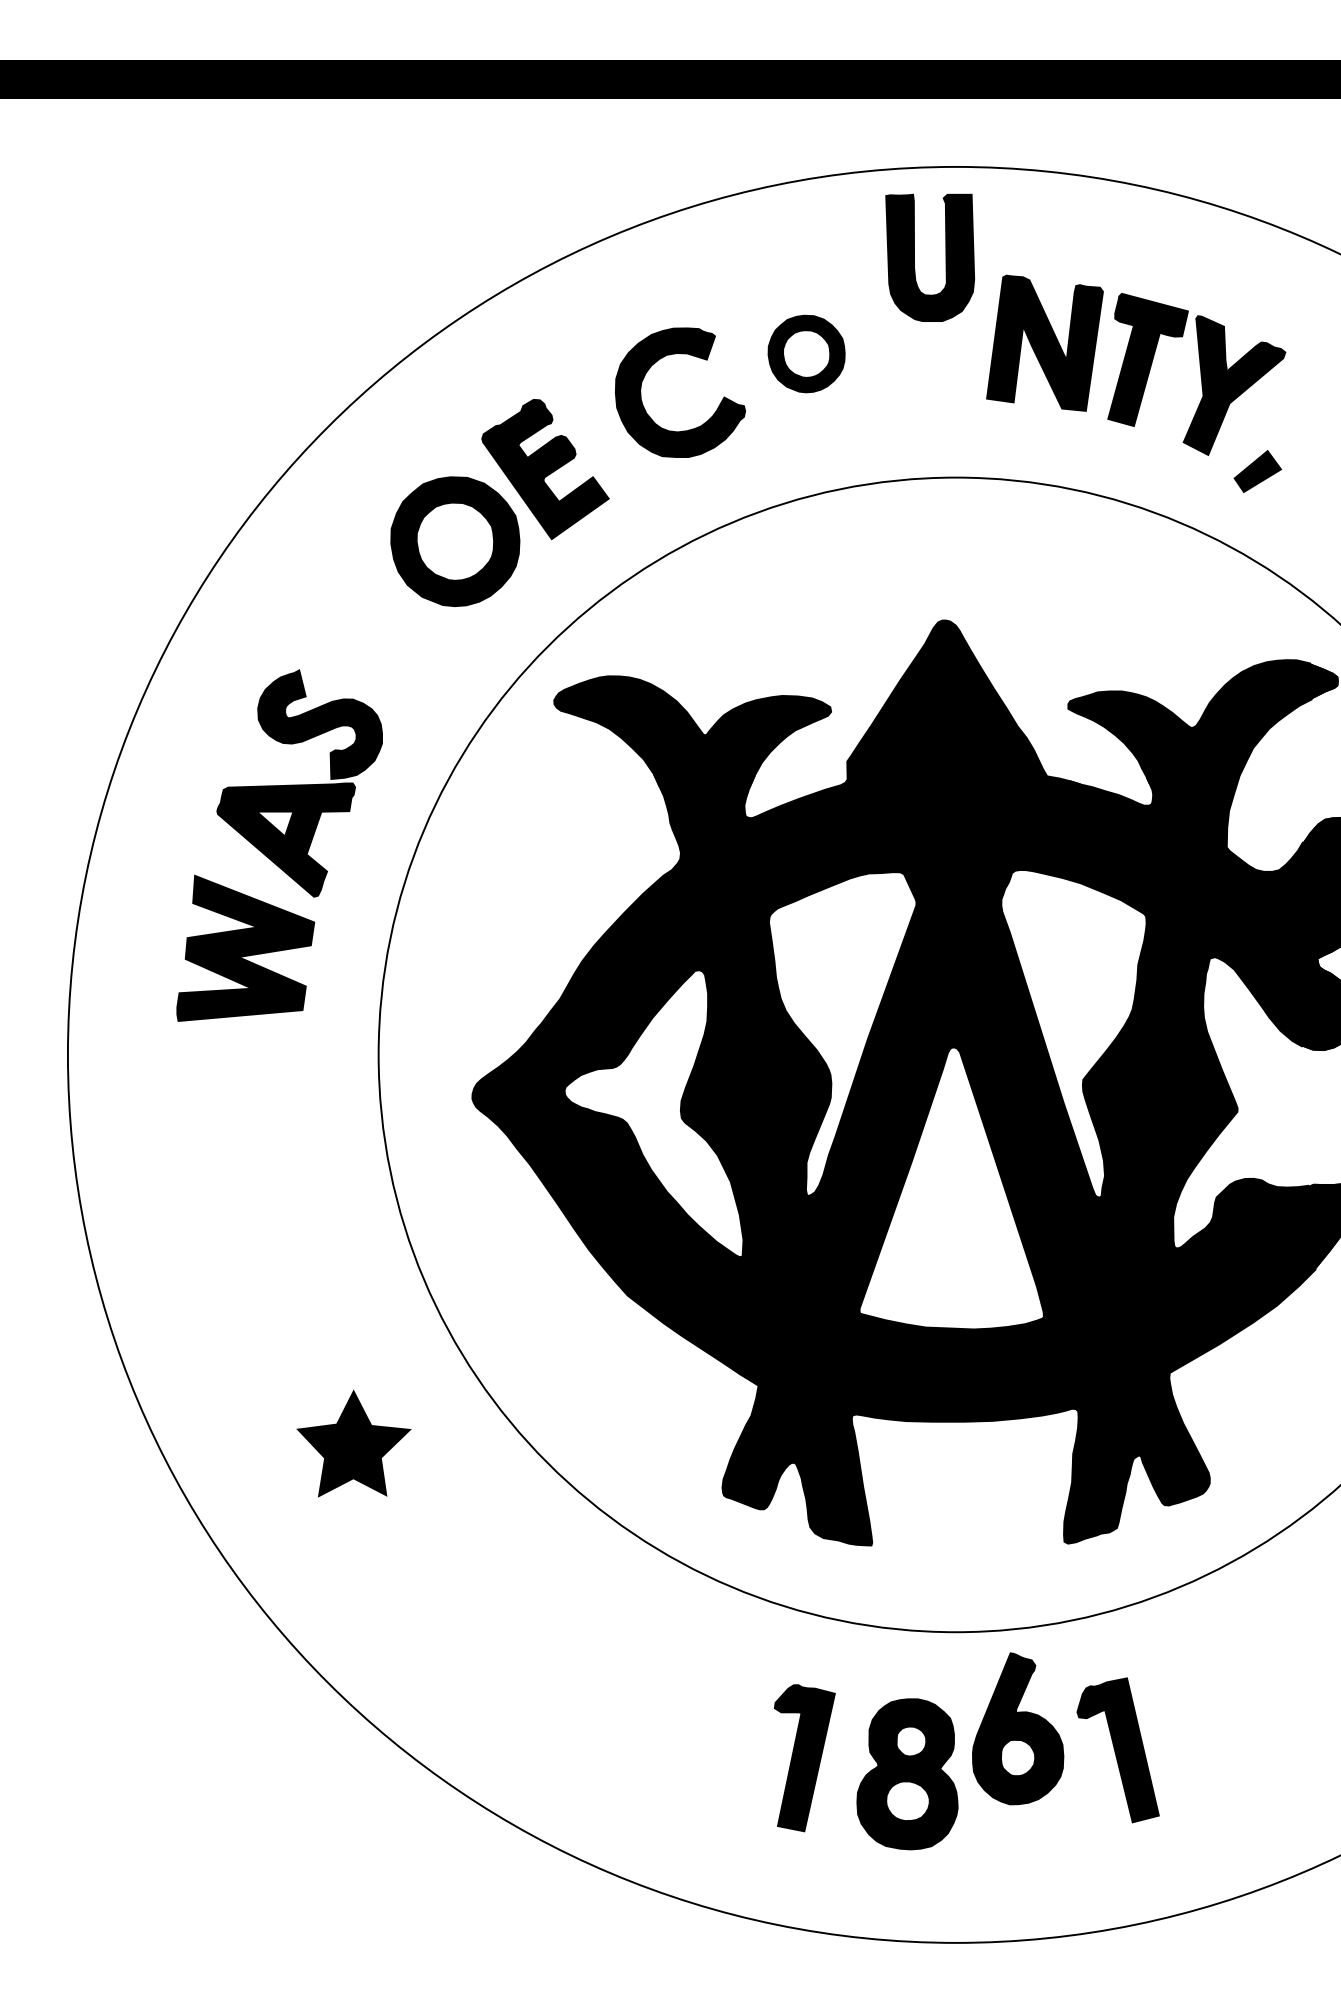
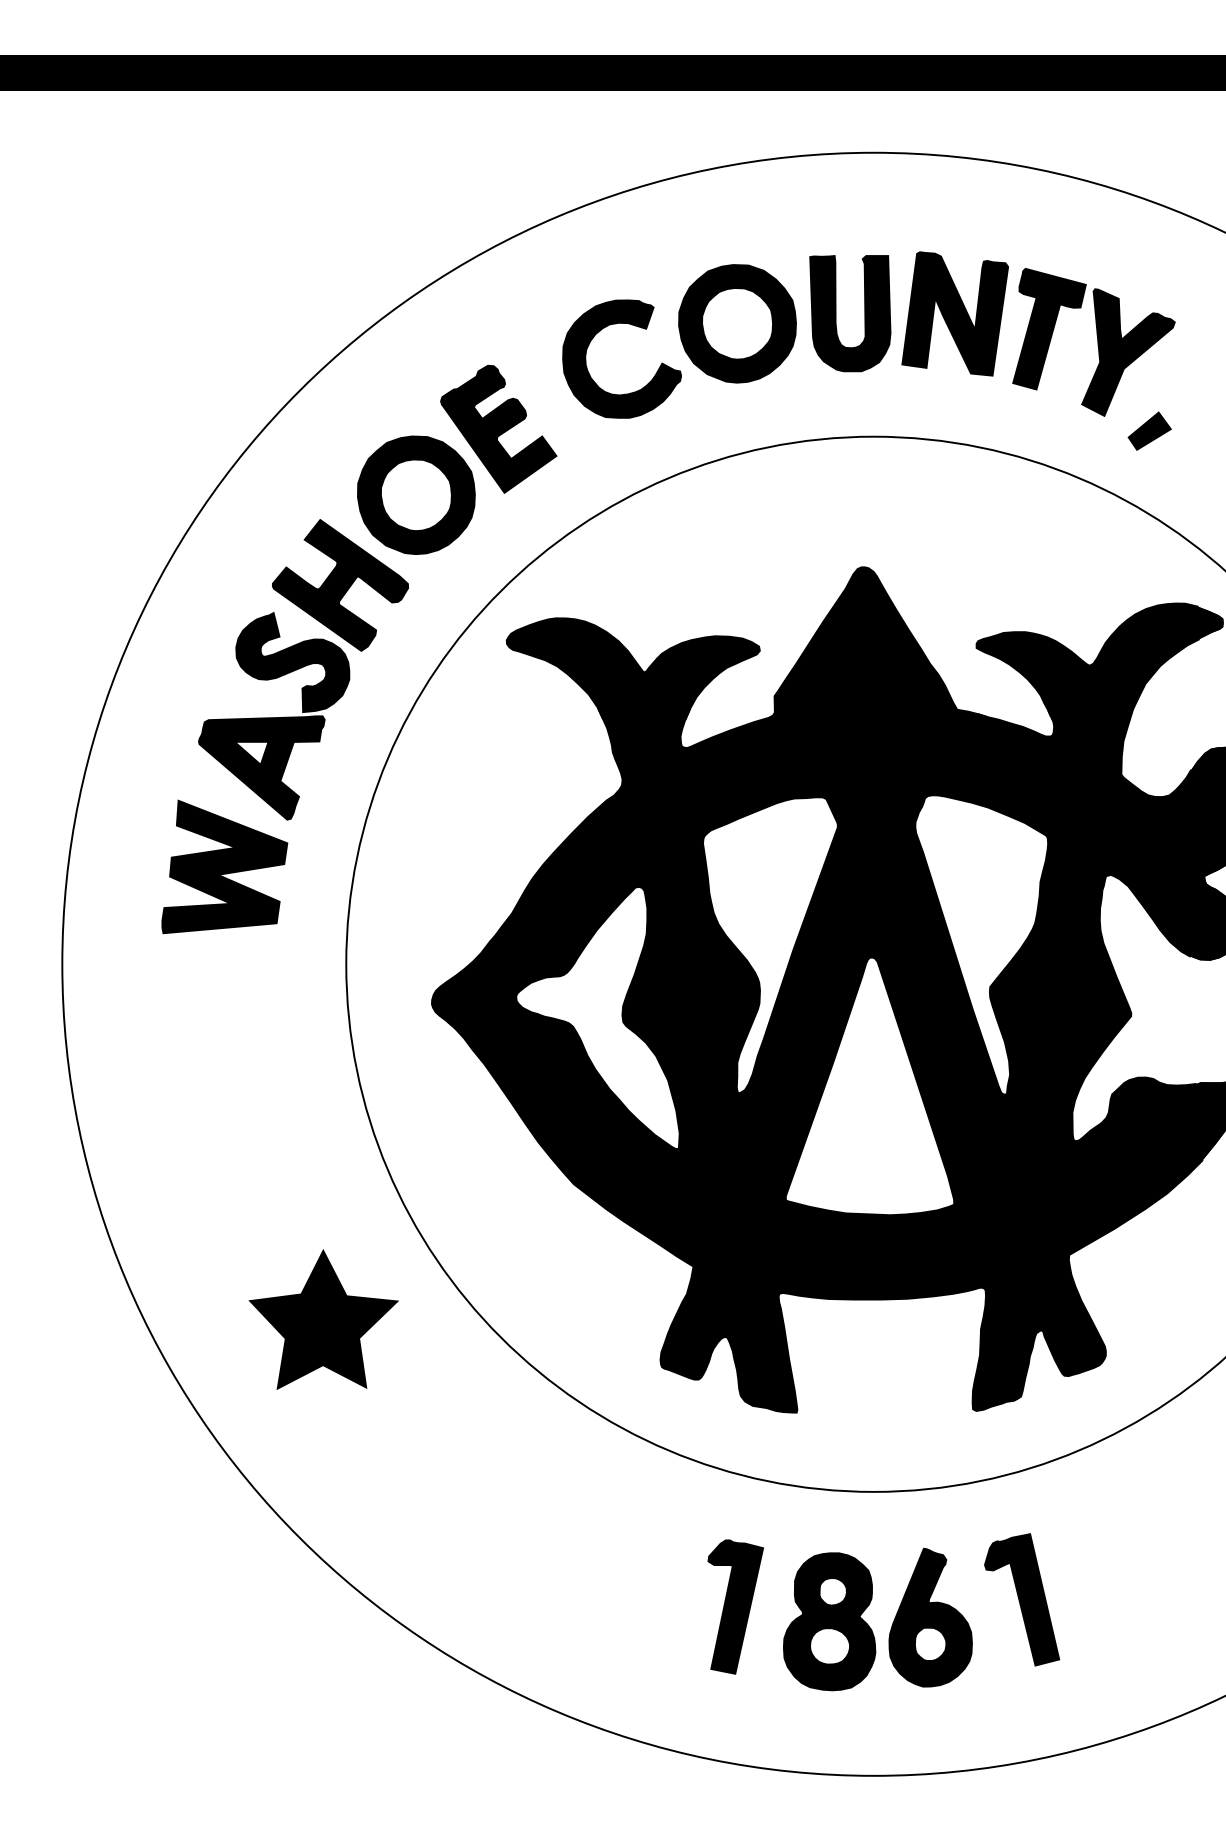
part: (945, 257) -> (864, 313), moved
part: (806, 353) -> (737, 323), size x1.67
part: (372, 639) -> (340, 584), added
part: (353, 1443) -> (323, 1319), size x1.43
part: (1018, 1728) -> (931, 1617), moved

